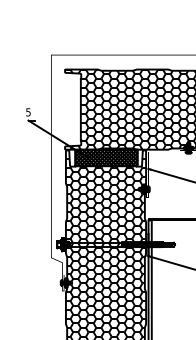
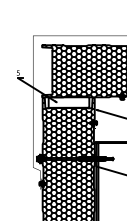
hatch: (105, 157) -> (68, 102), removed

